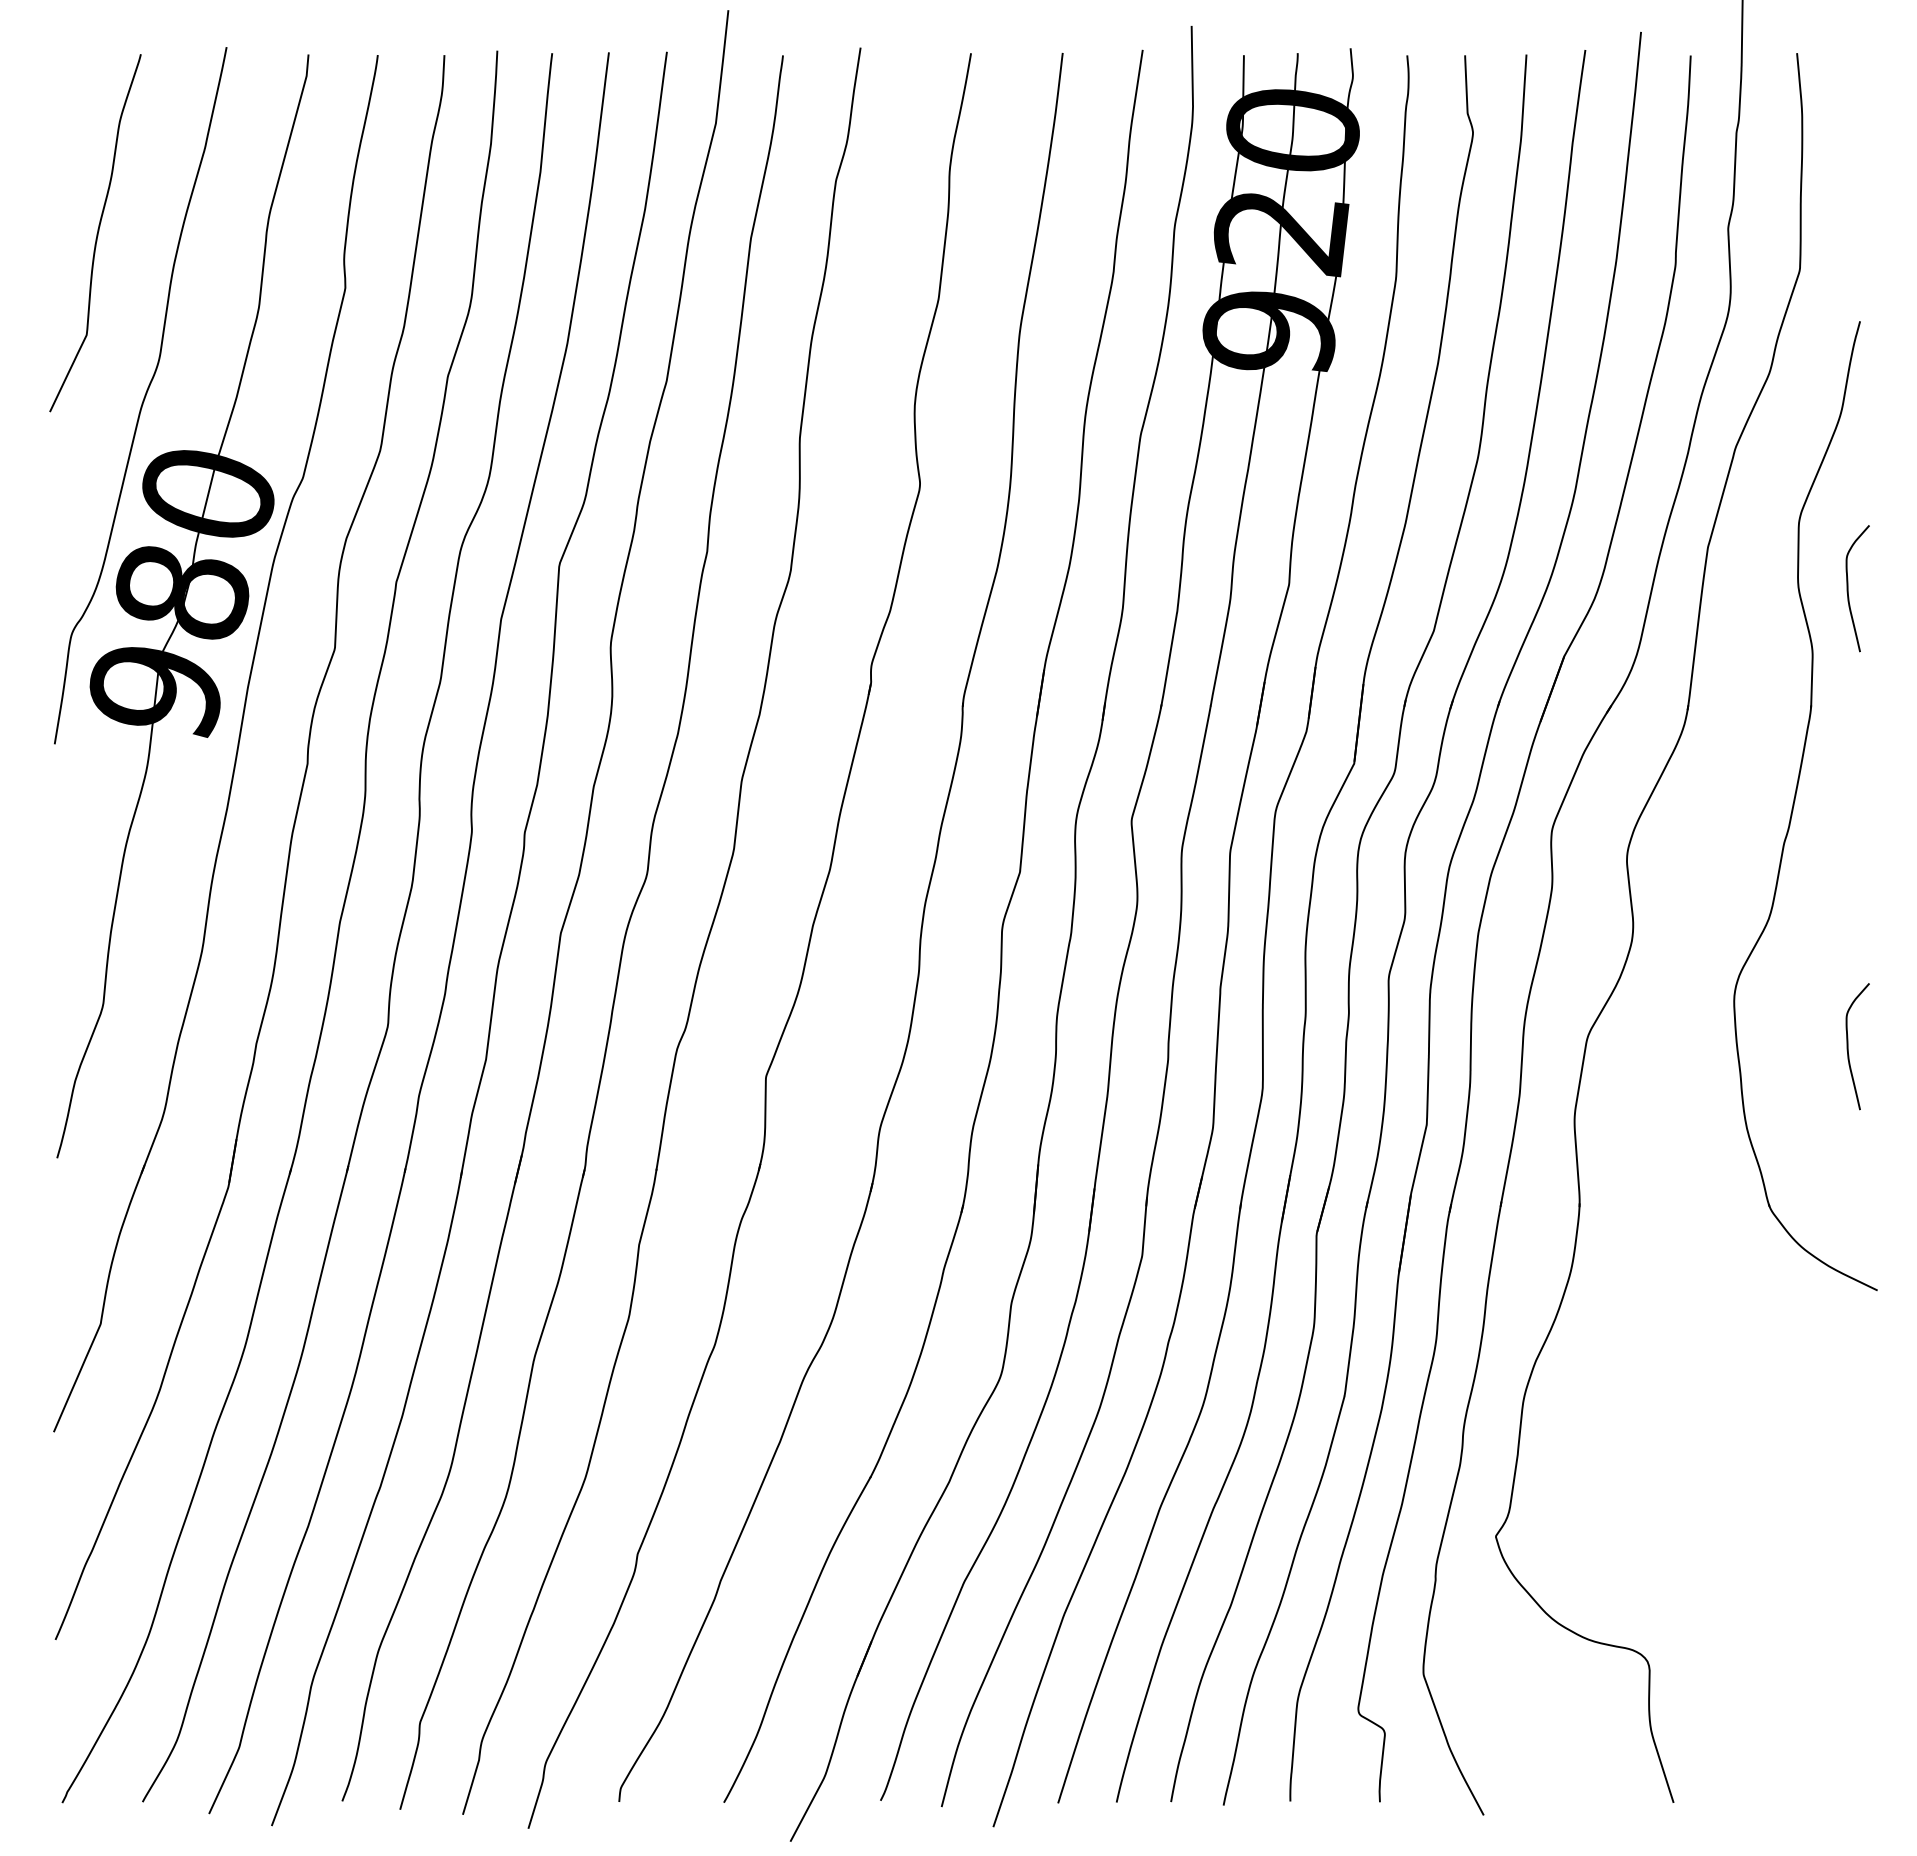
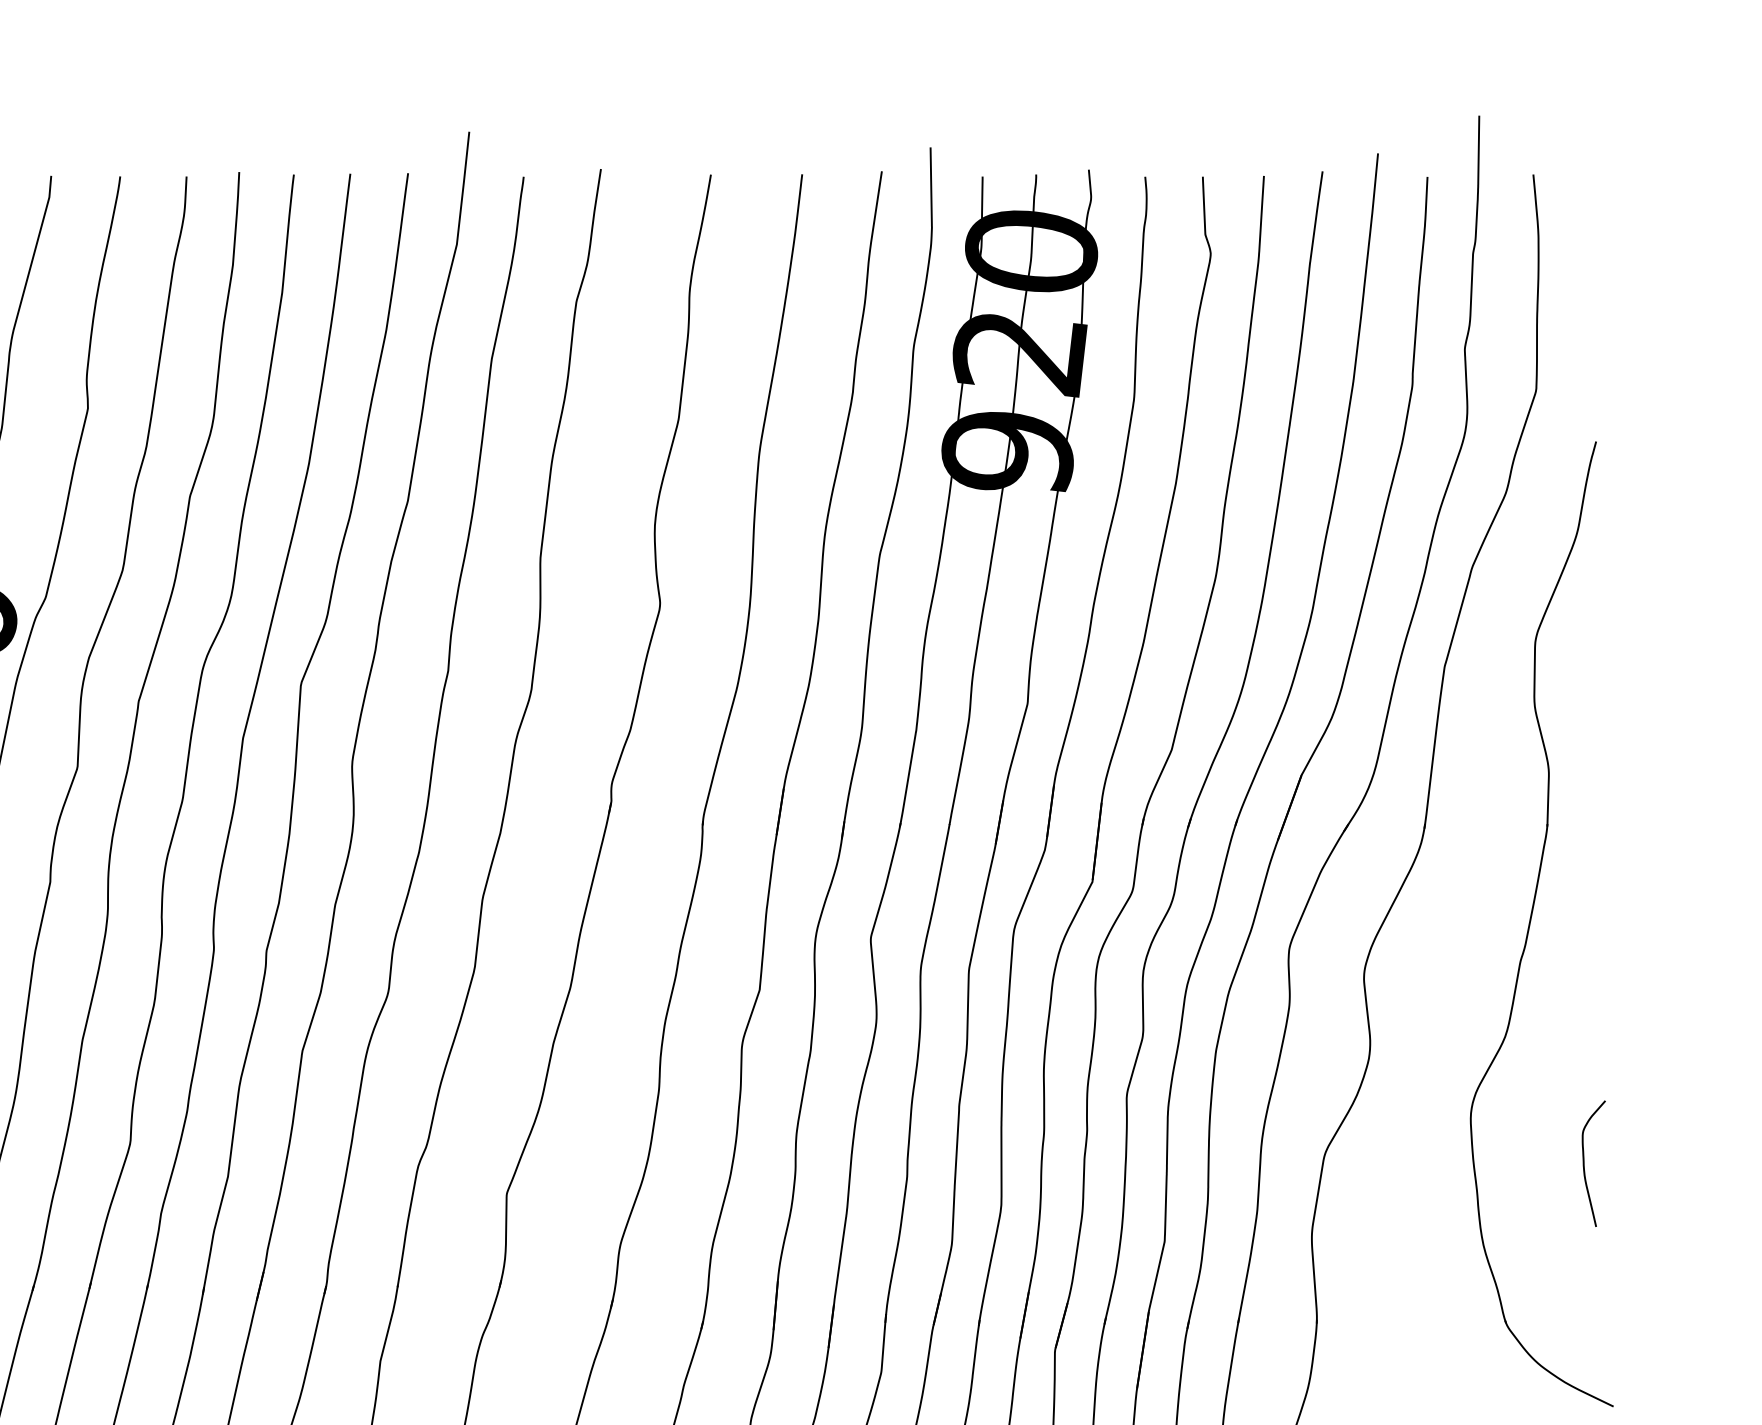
curve: (1848, 588) -> (1584, 707), removed

